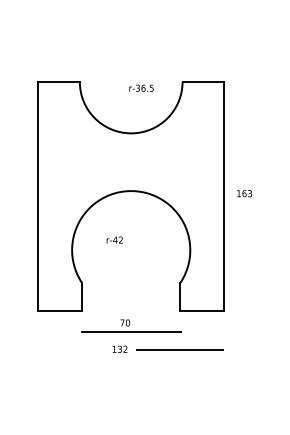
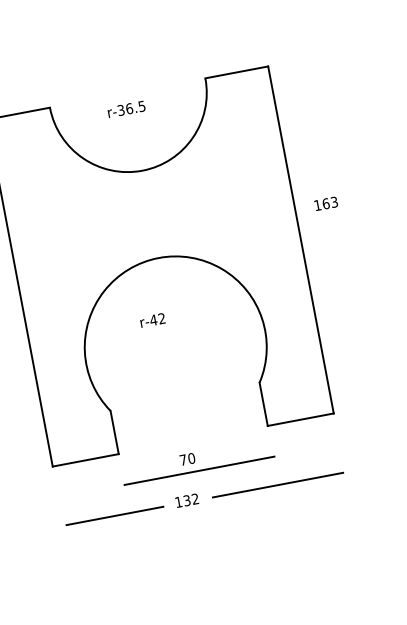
text: (141, 87) -> (126, 108), moved
text: (244, 193) -> (326, 203), moved
text: (114, 239) -> (152, 319), moved
line: (72, 350) -> (115, 516), added

